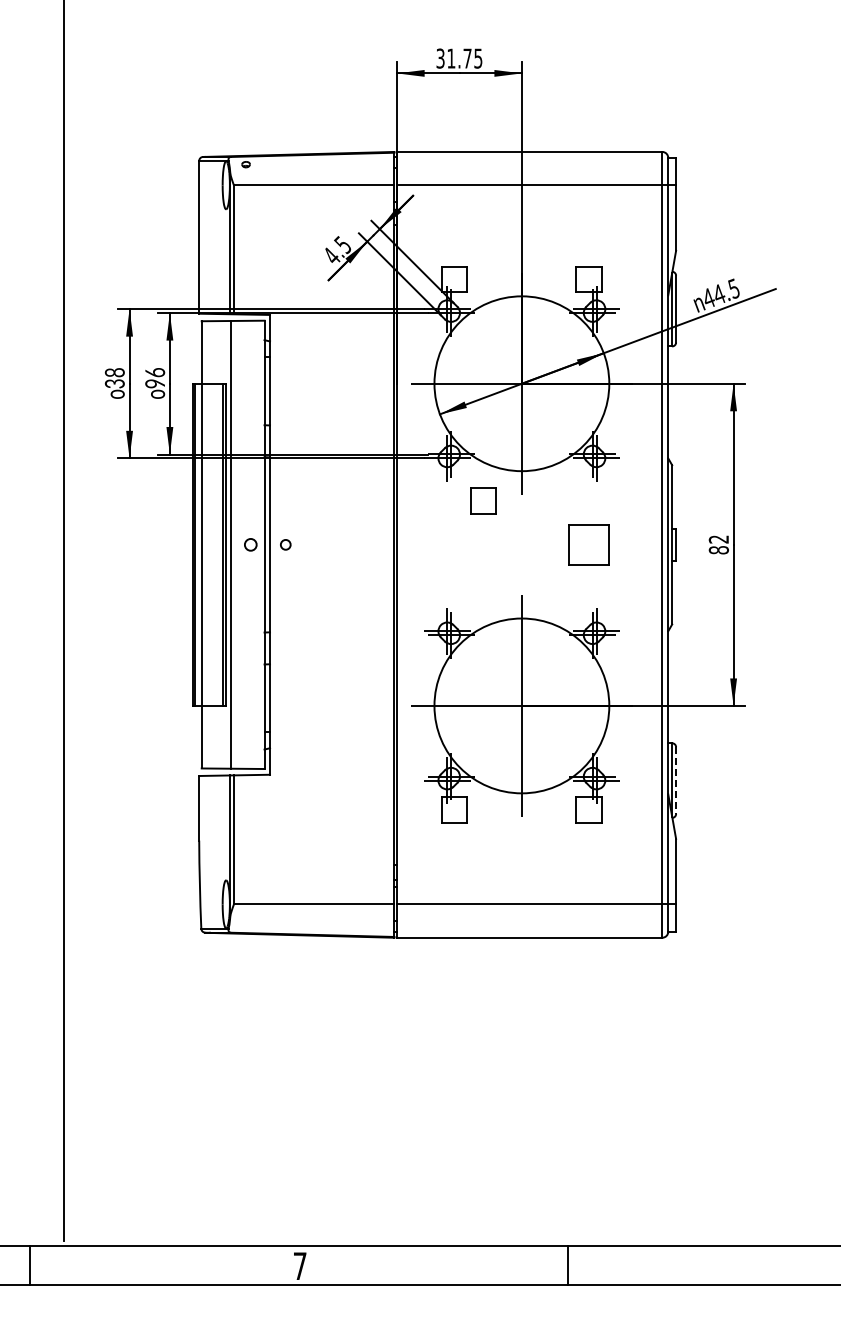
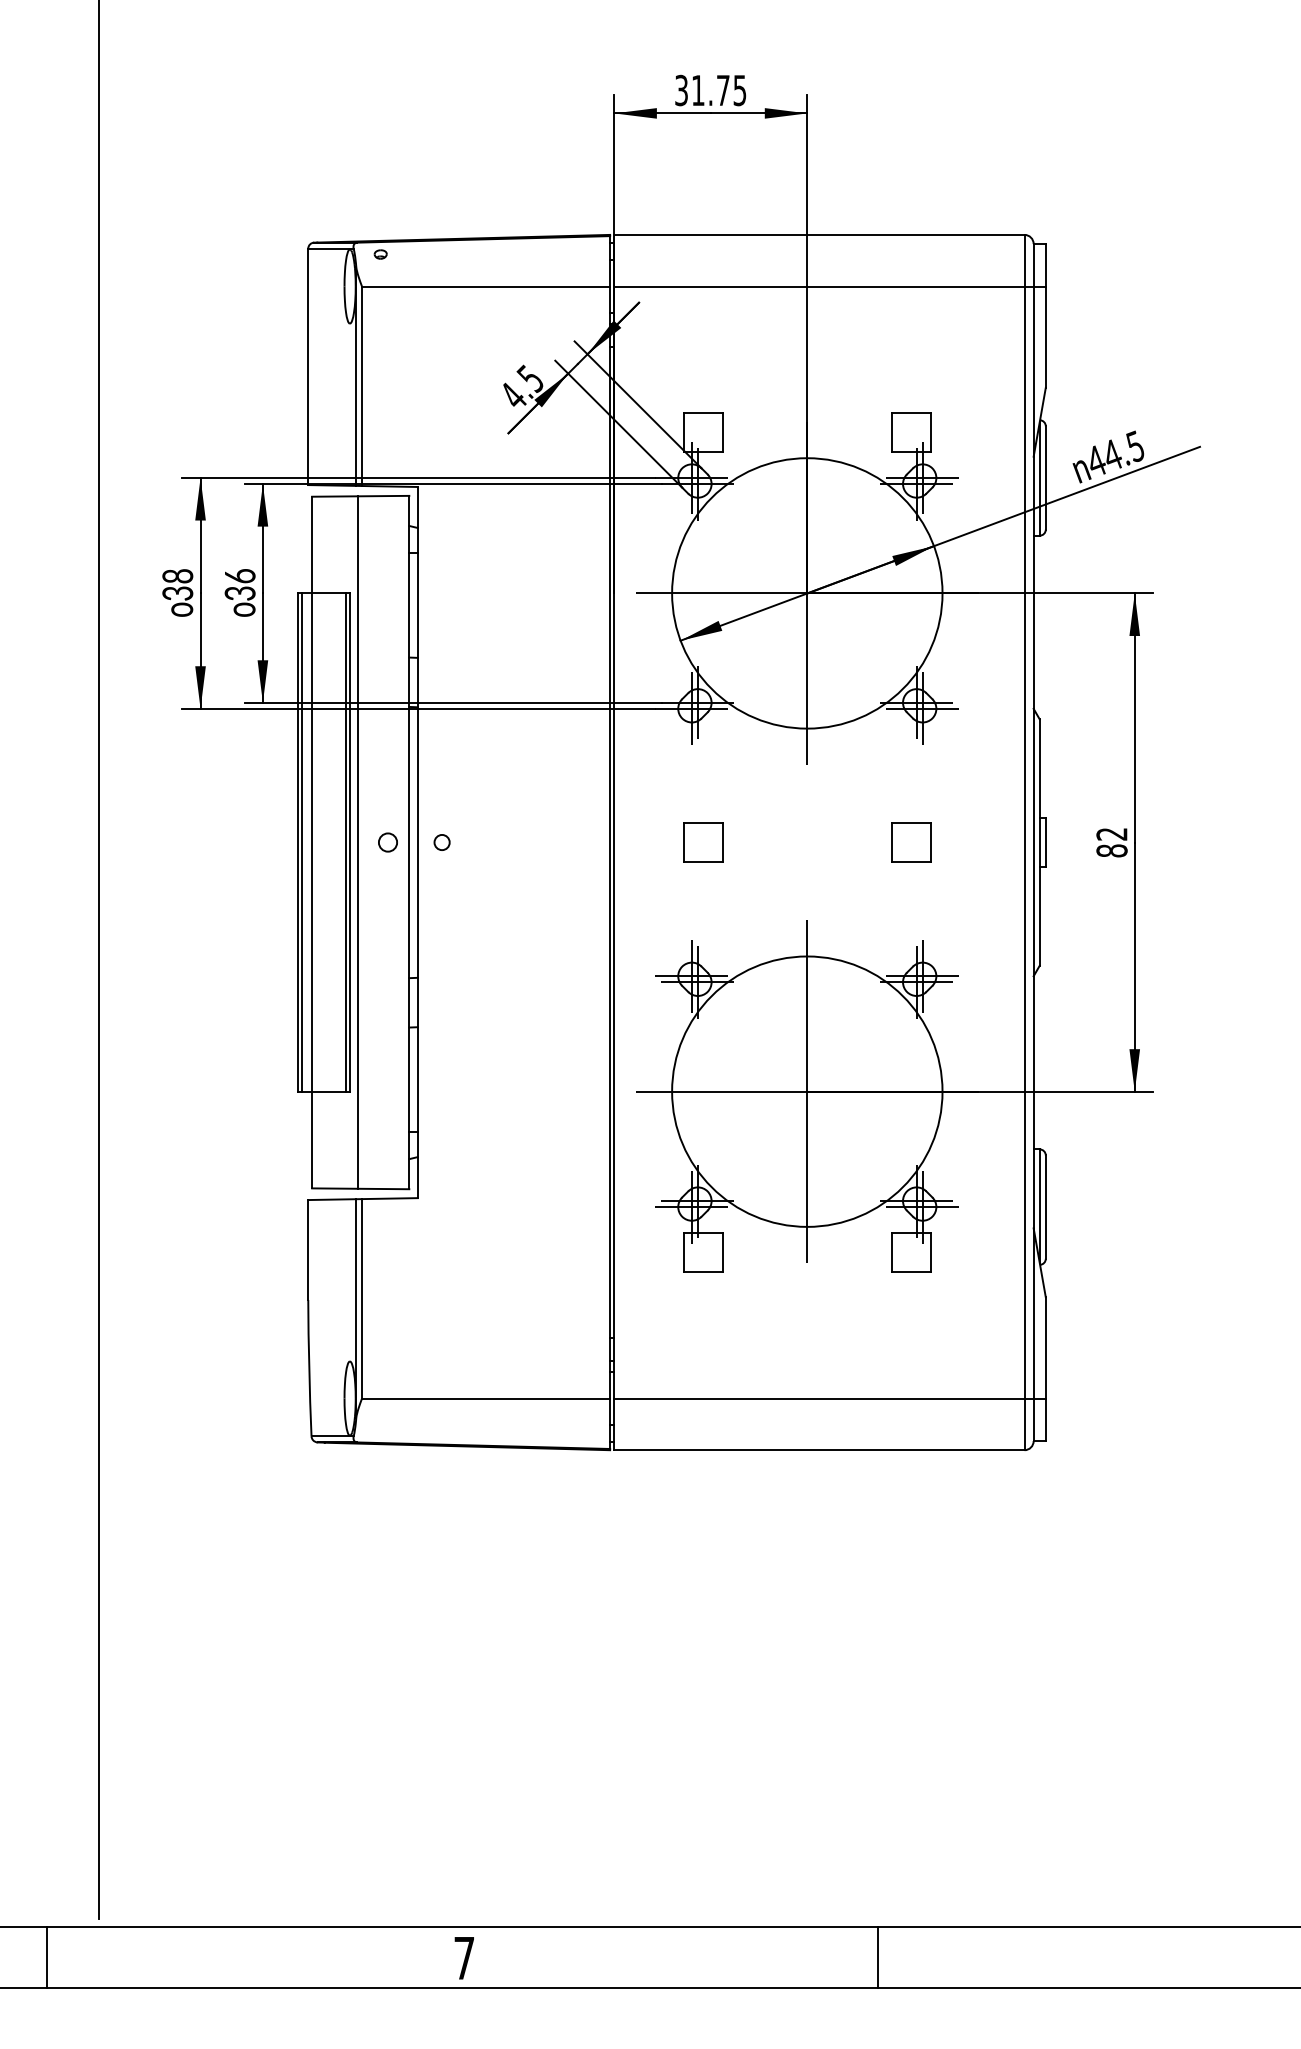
text: (155, 383) -> (240, 592), 96 -> 36
part: (483, 500) -> (703, 842), moved
part: (588, 544) -> (910, 842), size x0.62
line: (676, 781) -> (1046, 1208), dashed -> solid

